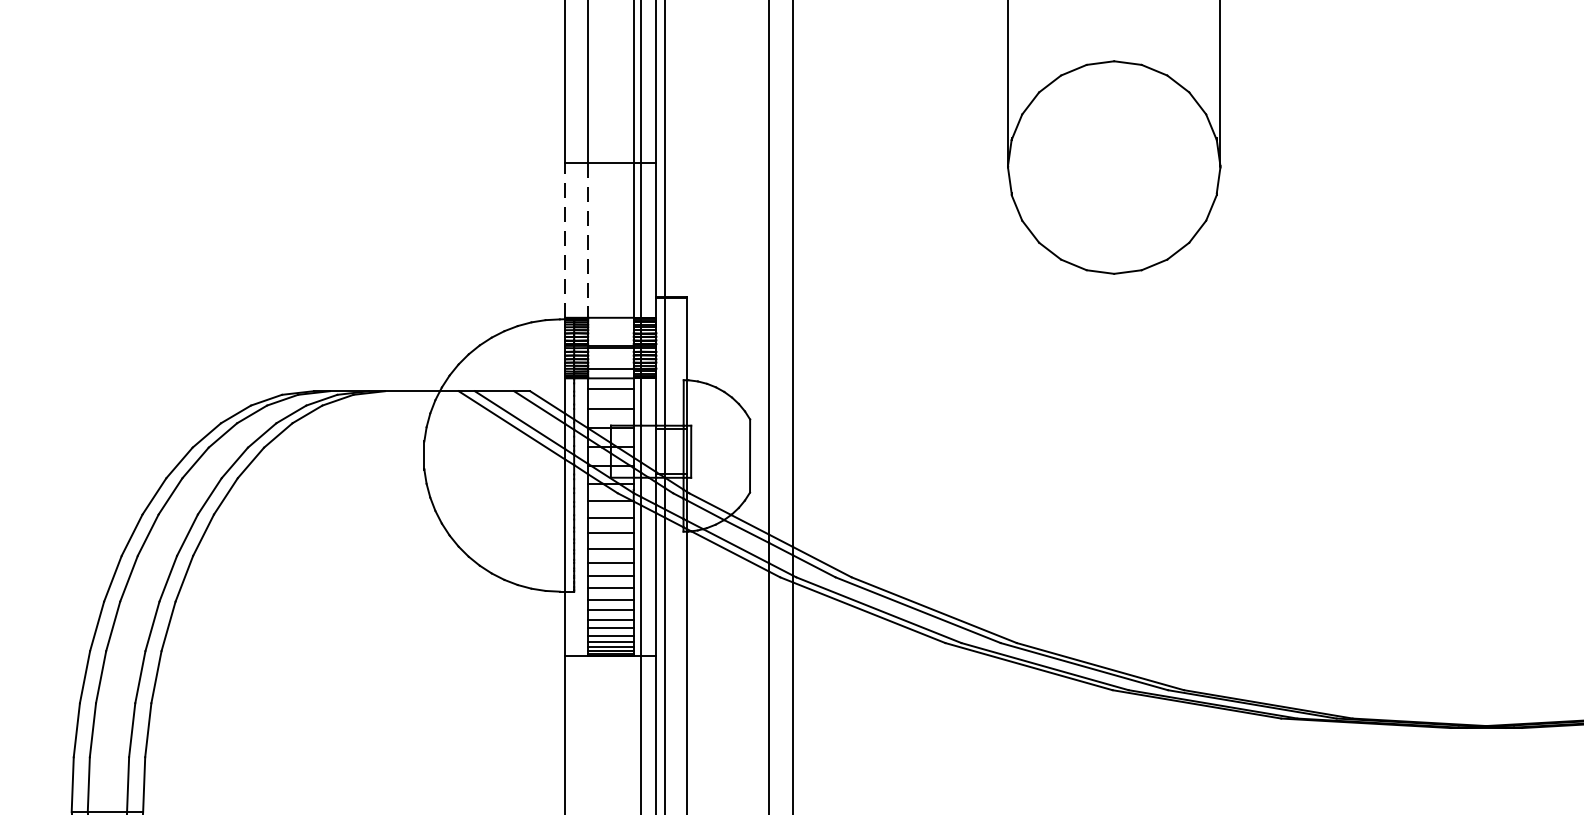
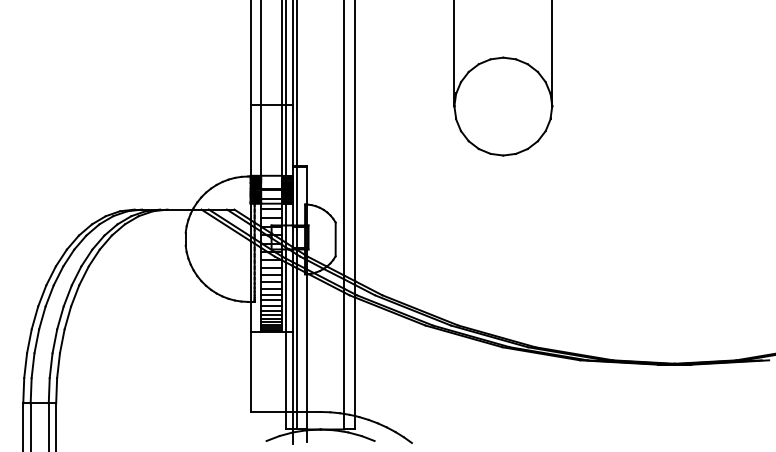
line: (565, 241) -> (250, 140), dashed -> solid
line: (589, 241) -> (261, 140), dashed -> solid

